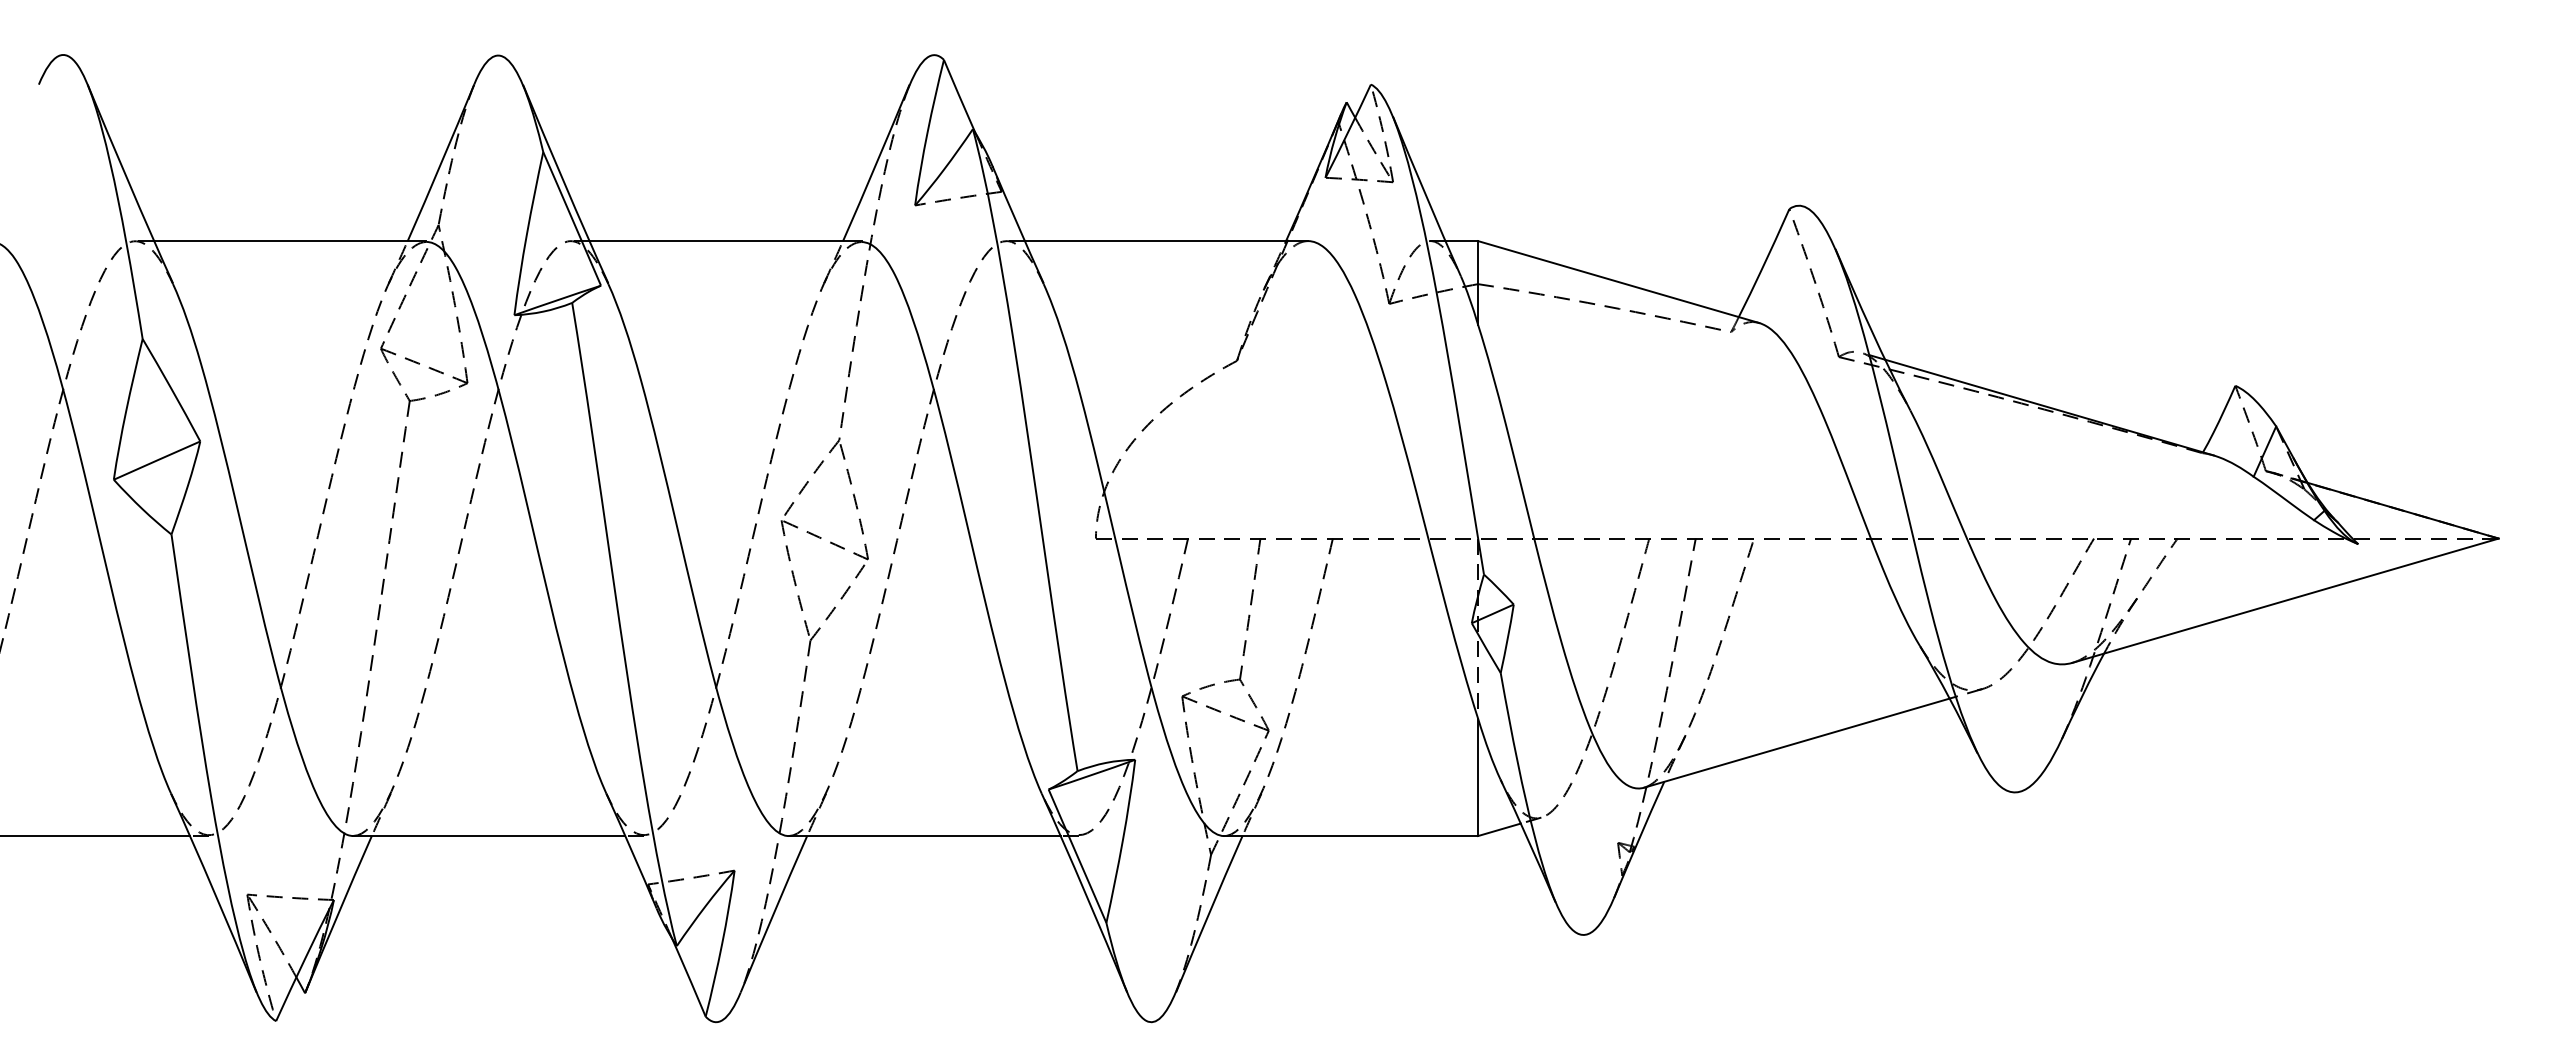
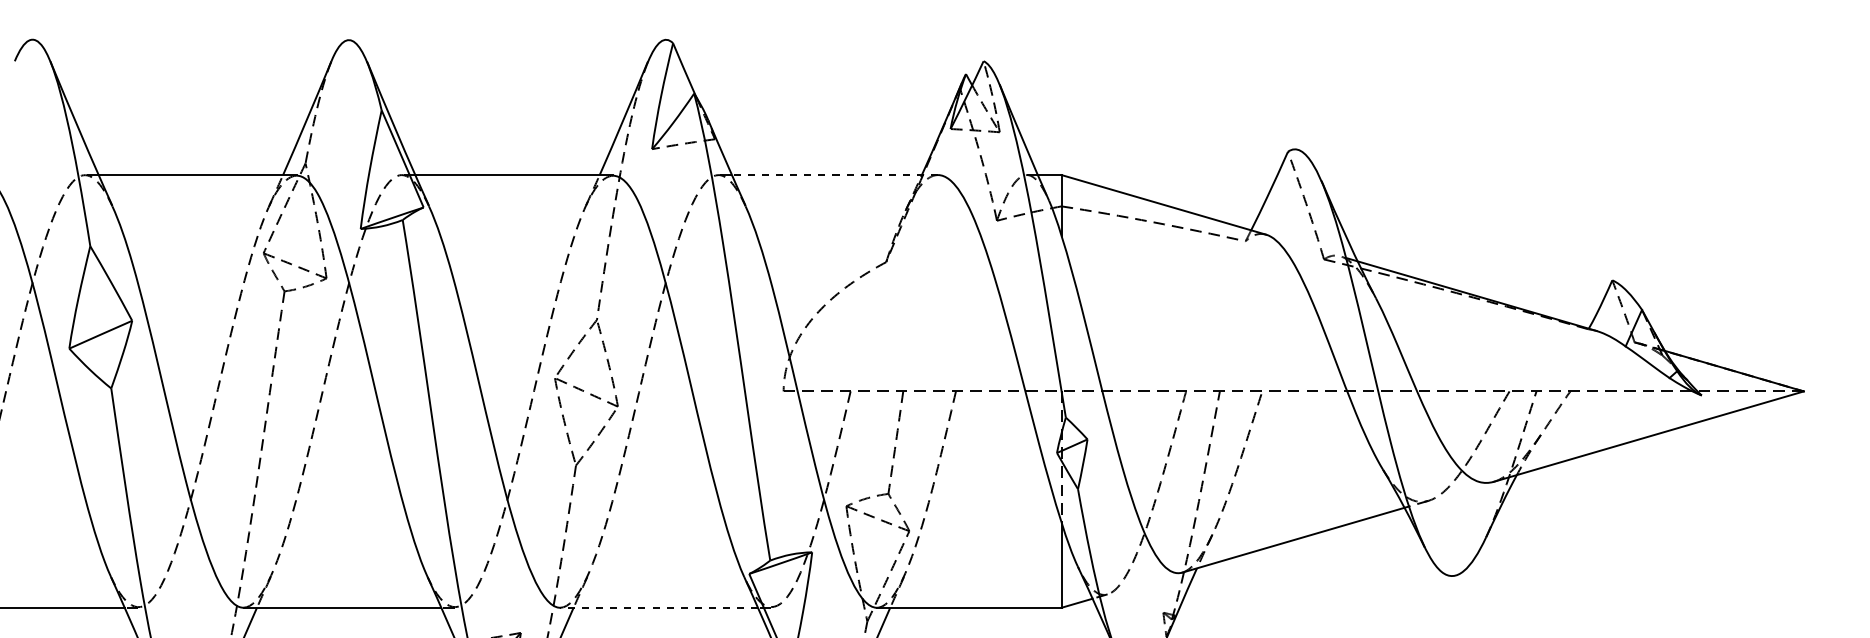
line: (1166, 241) -> (834, 175), solid -> dashed
line: (924, 836) -> (658, 608), solid -> dashed

